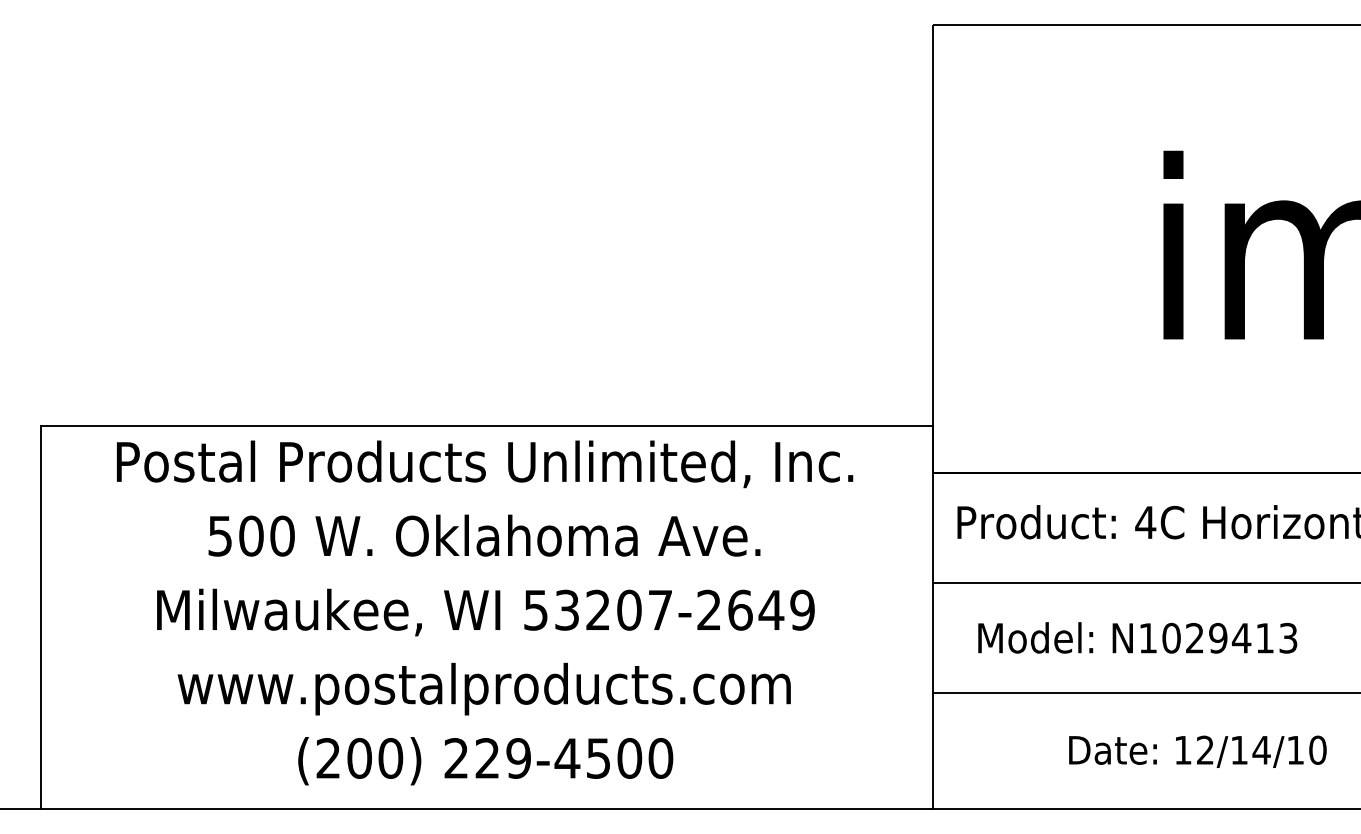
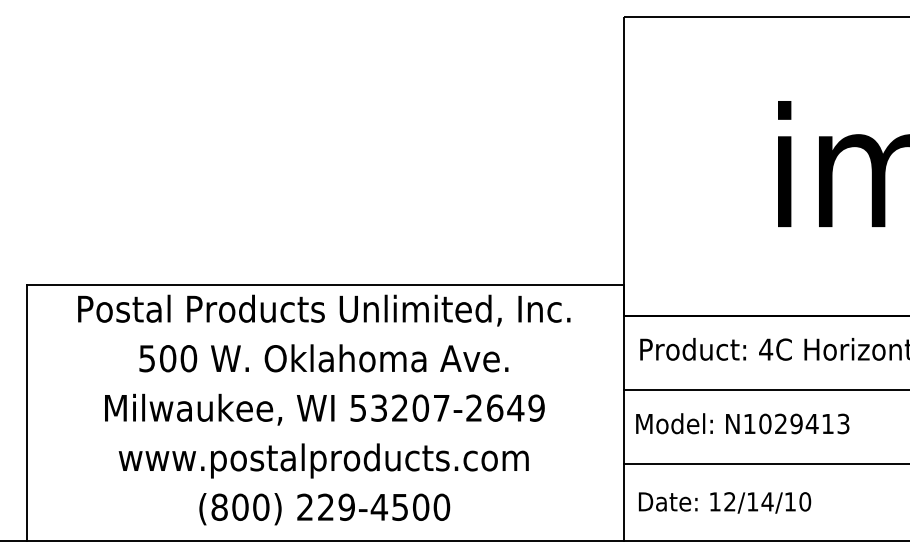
text: (1137, 637) -> (742, 423), moved
text: (1198, 751) -> (725, 502), moved
text: (328, 757) -> (219, 506), (200) -> (800)

